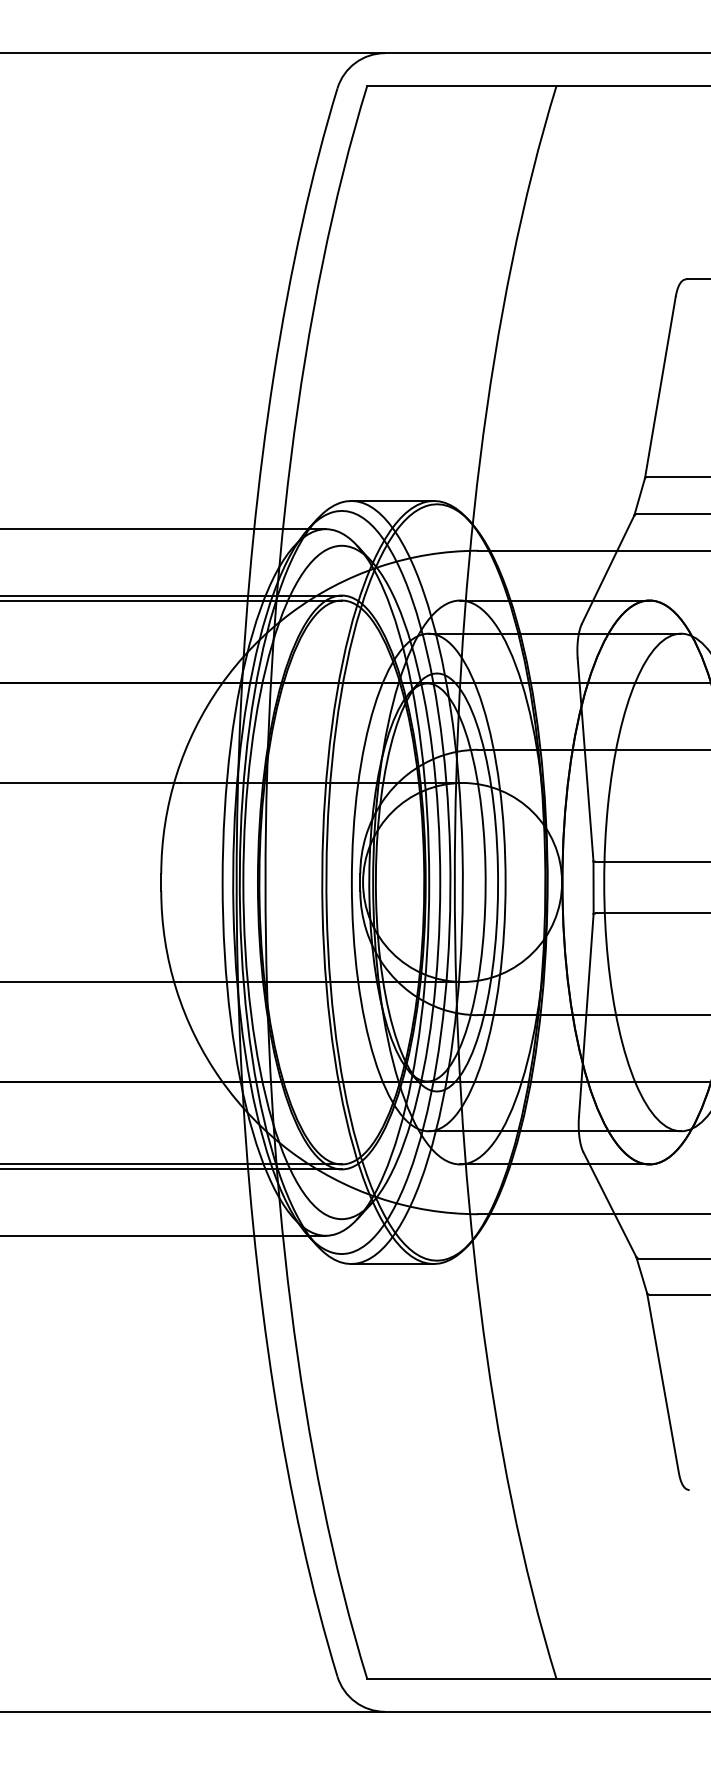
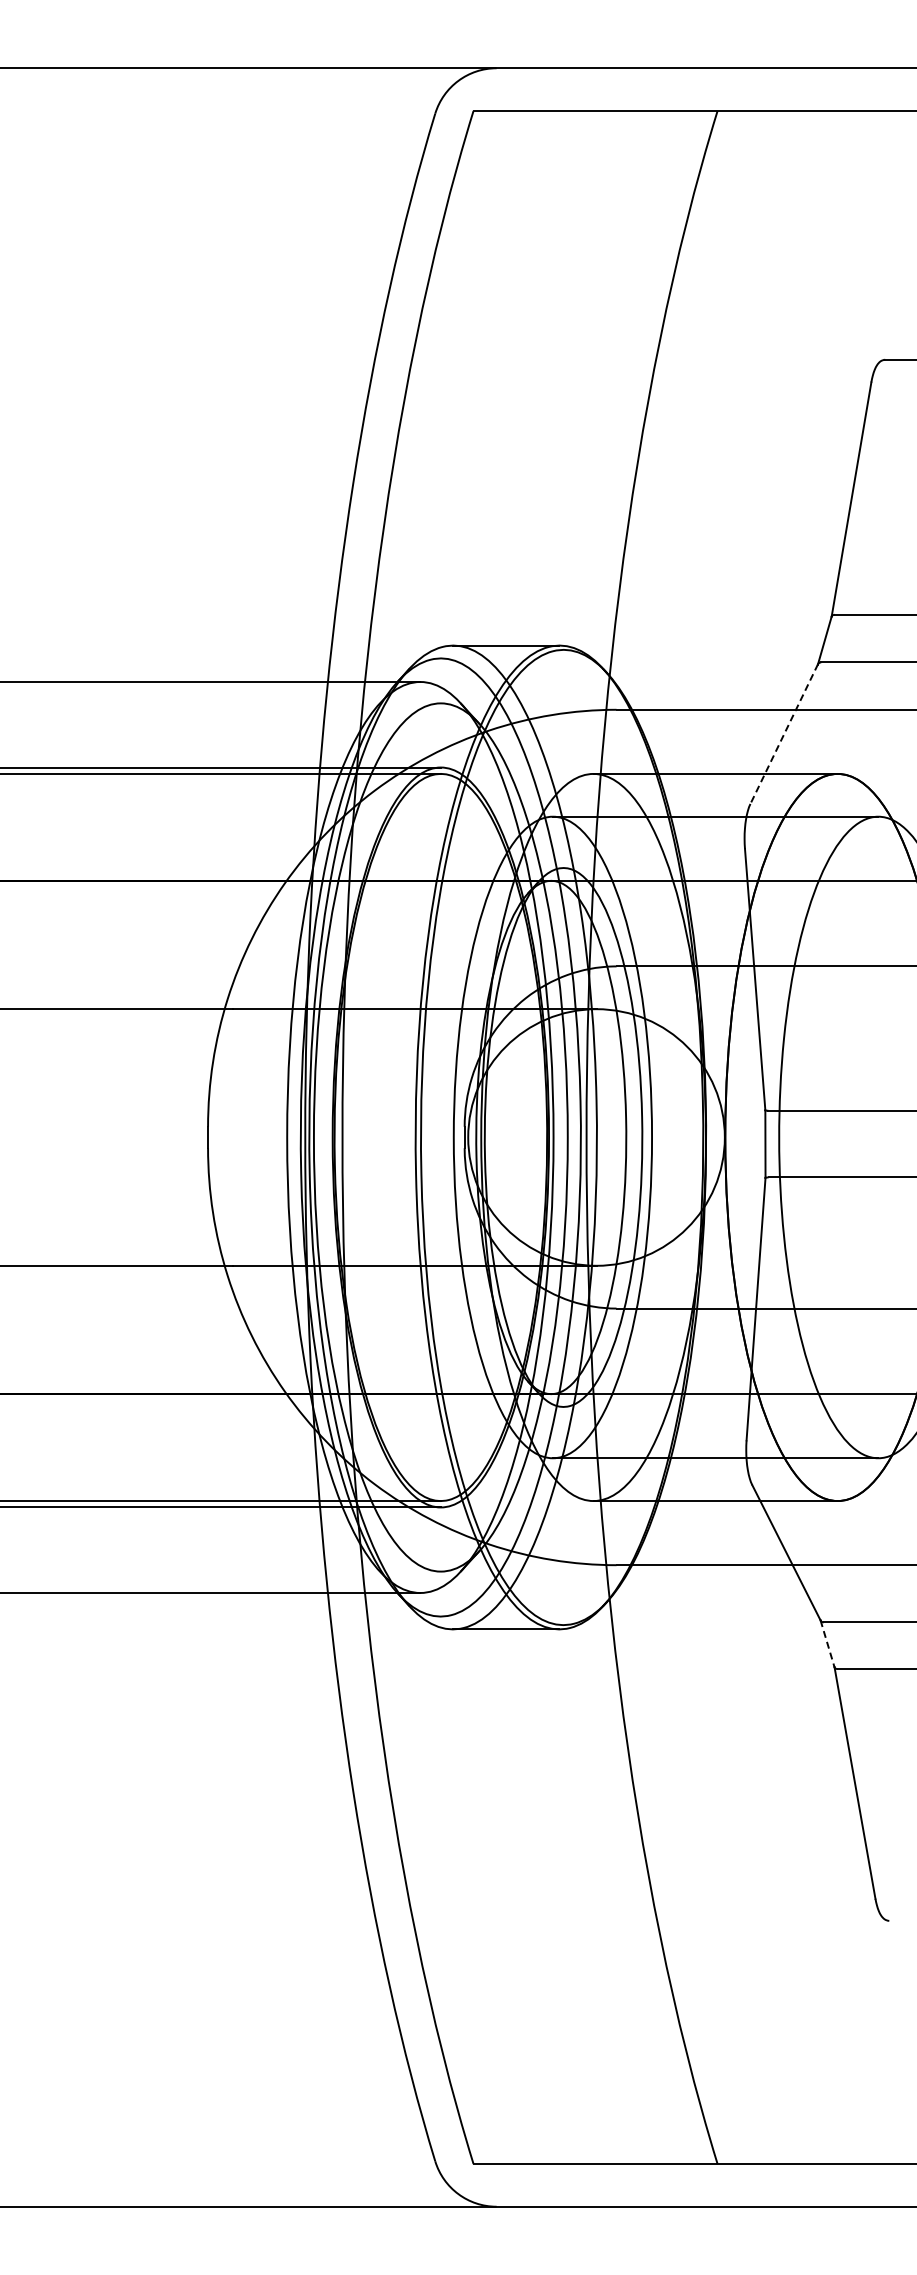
line: (608, 569) -> (784, 734), solid -> dashed
line: (641, 1274) -> (827, 1643), solid -> dashed

